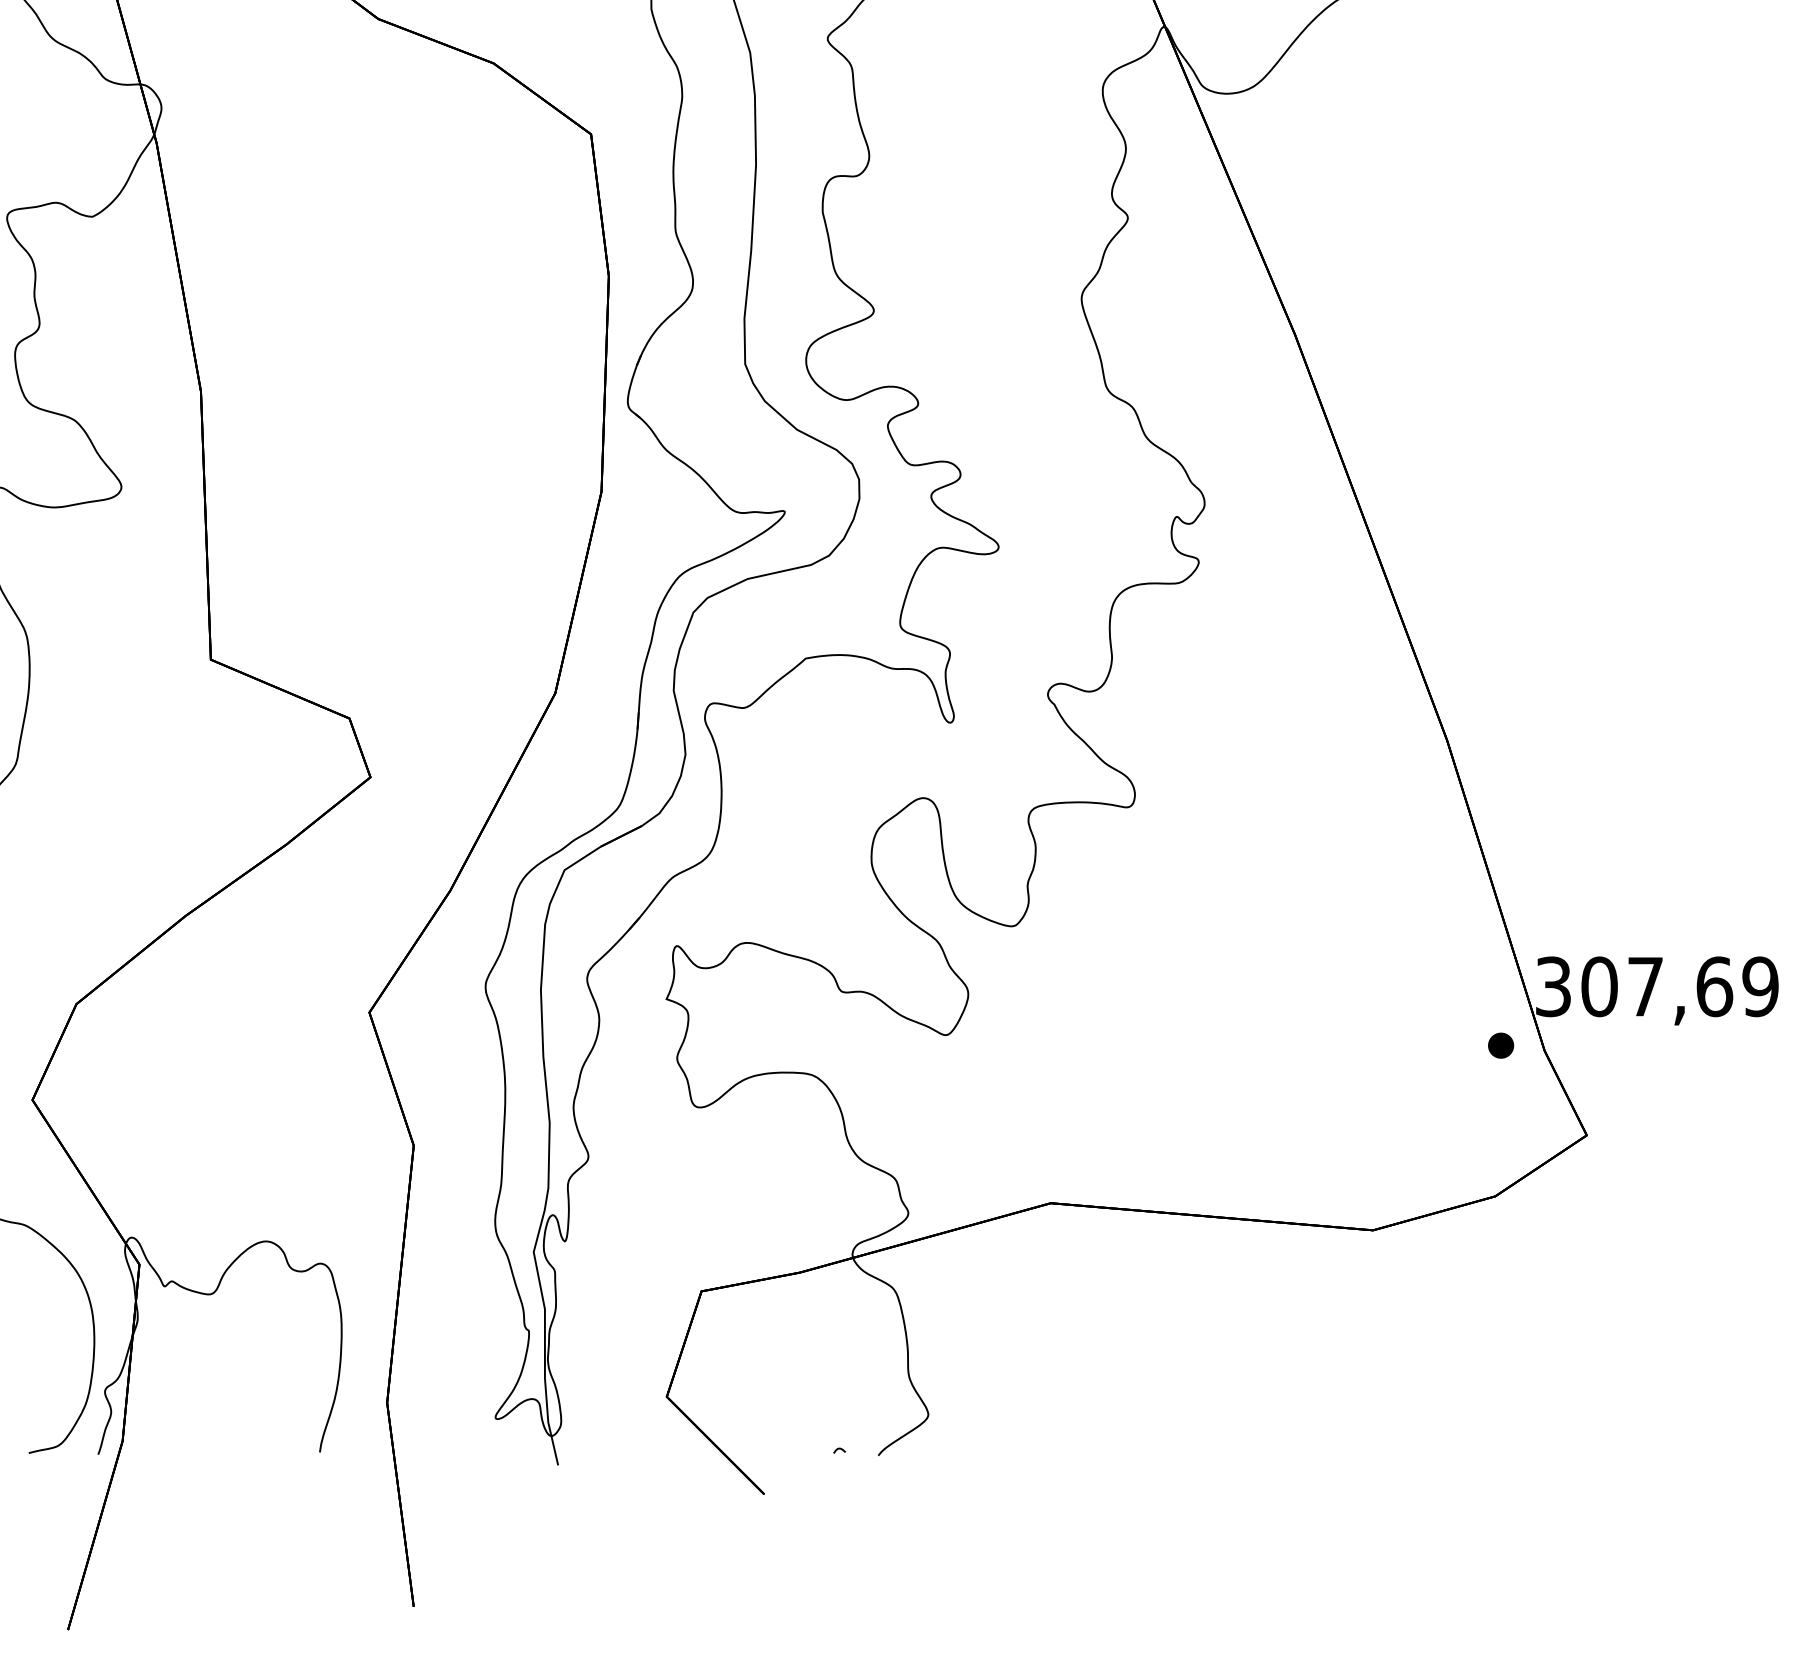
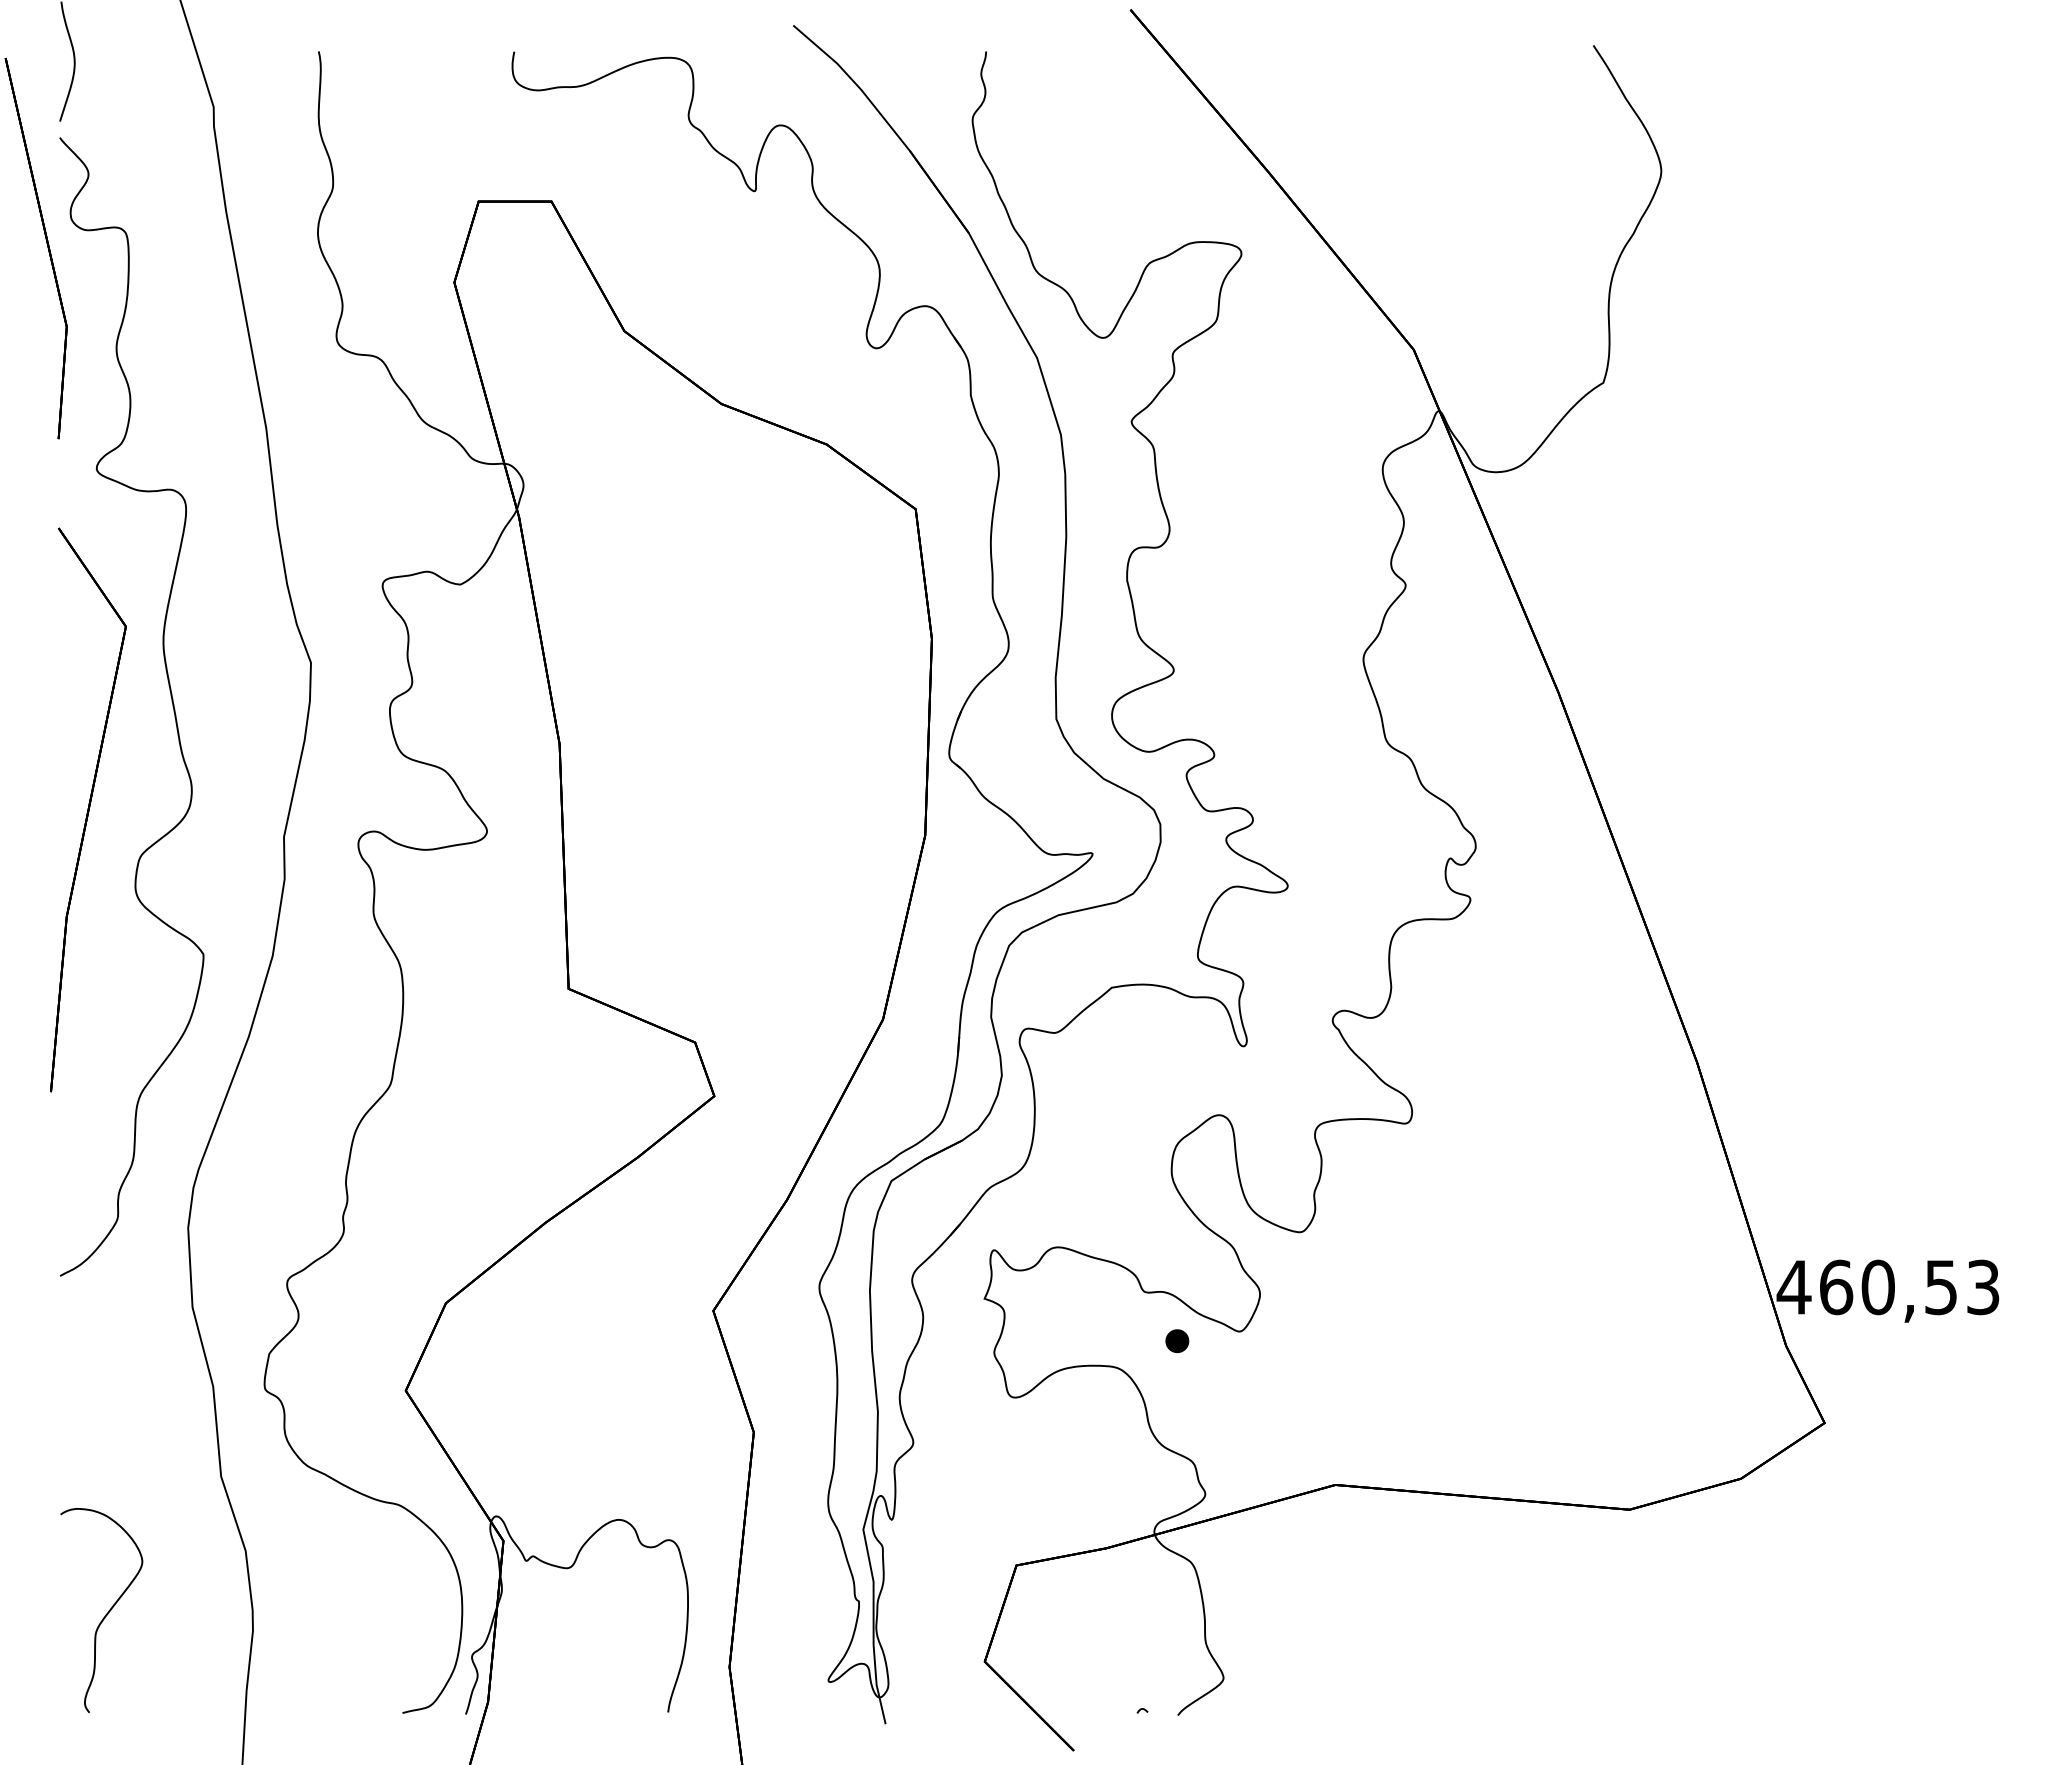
text: (1655, 986) -> (1887, 1287), 307,69 -> 460,53
part: (1501, 1044) -> (1177, 1340), moved

